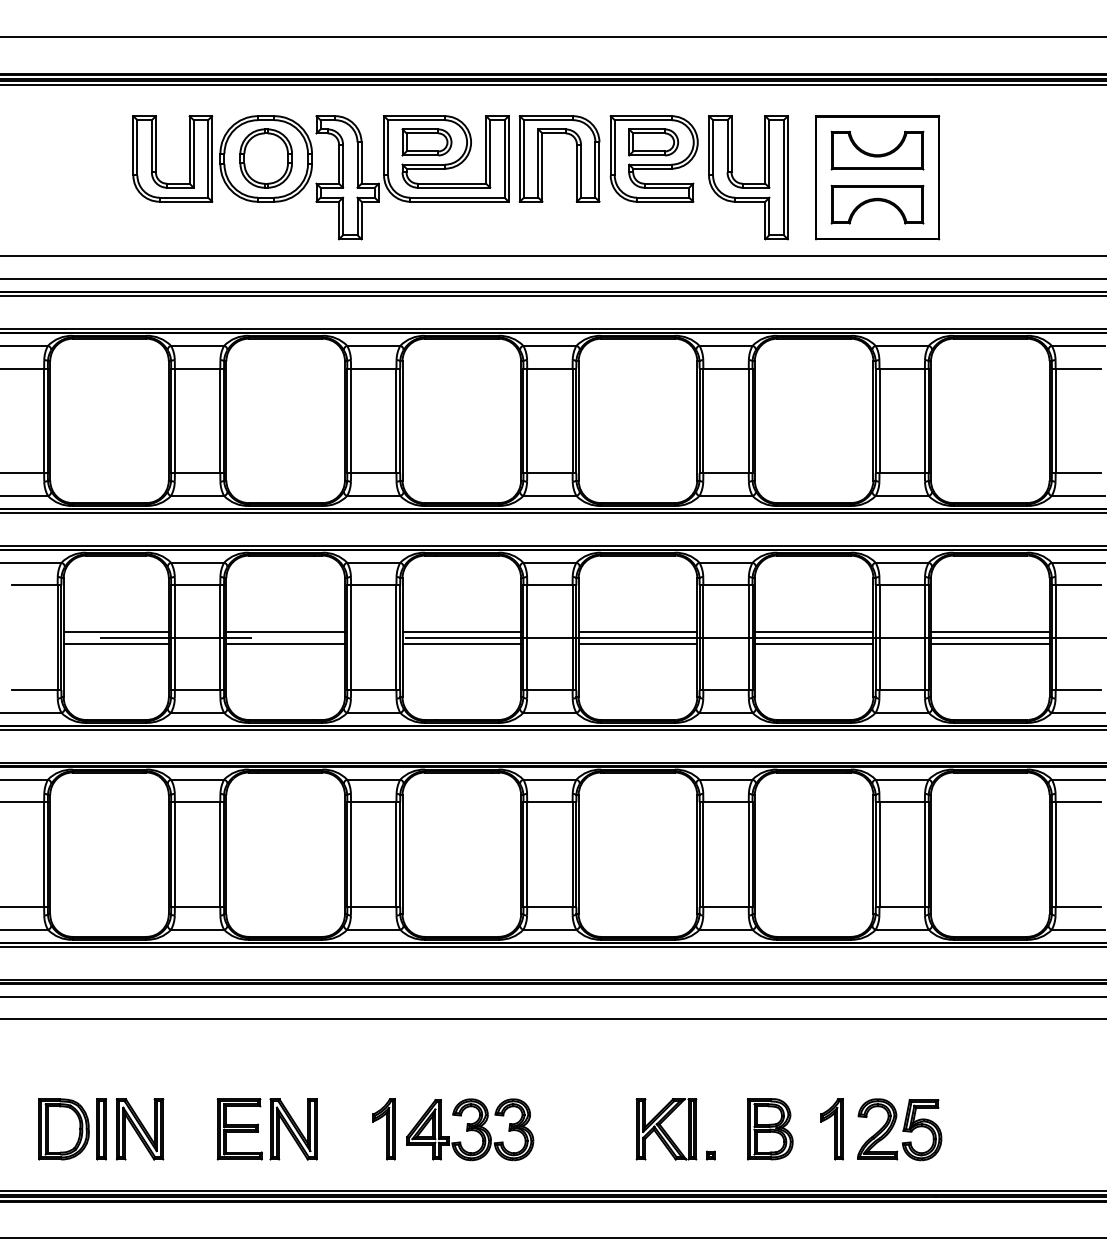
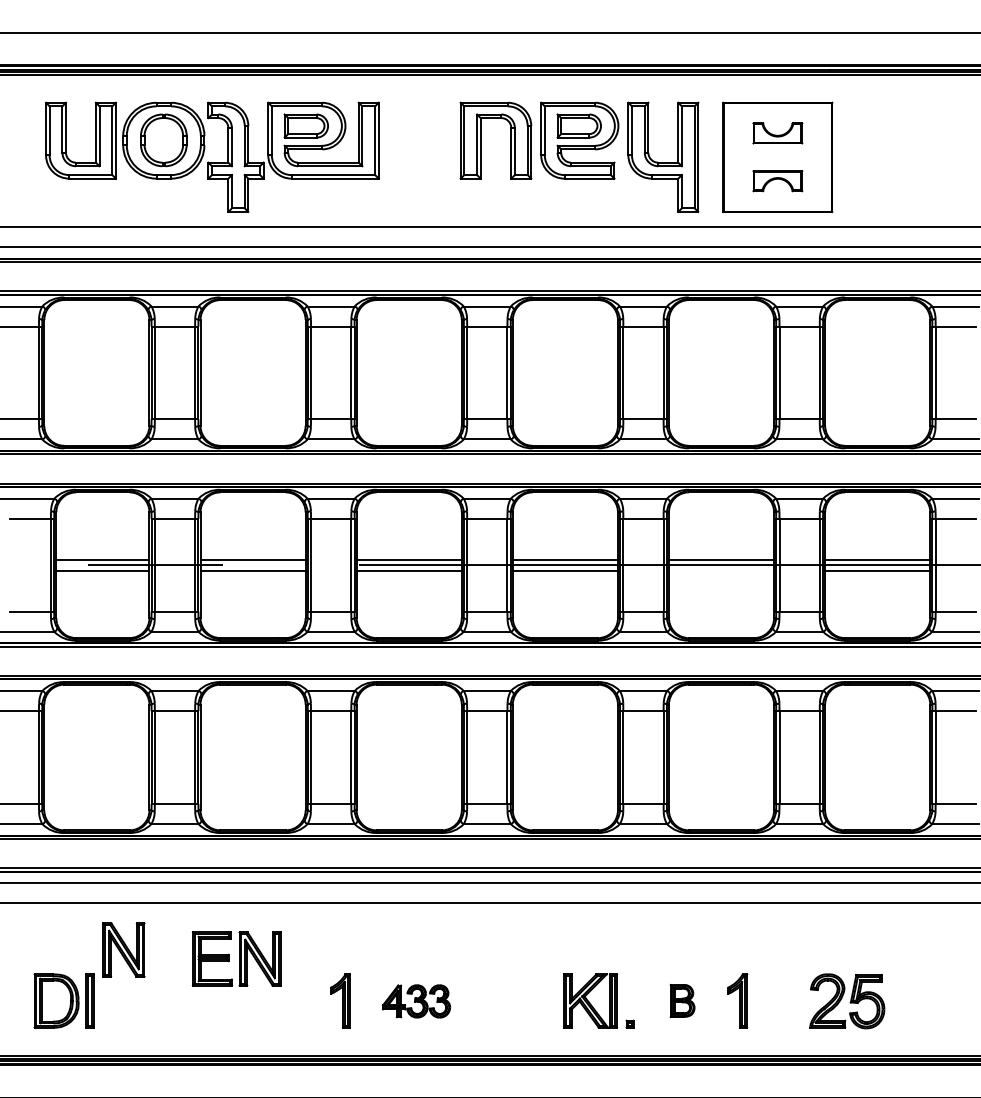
part: (877, 150) -> (777, 133), size x0.6
part: (321, 176) -> (212, 156), moved
part: (877, 203) -> (777, 180), size x0.6
line: (814, 643) -> (721, 570), removed
part: (139, 1128) -> (123, 949), moved
part: (266, 1128) -> (236, 958), moved
part: (770, 1128) -> (682, 1000), size x0.6
part: (470, 1129) -> (416, 1001), size x0.6
part: (899, 1129) -> (847, 1001), moved

